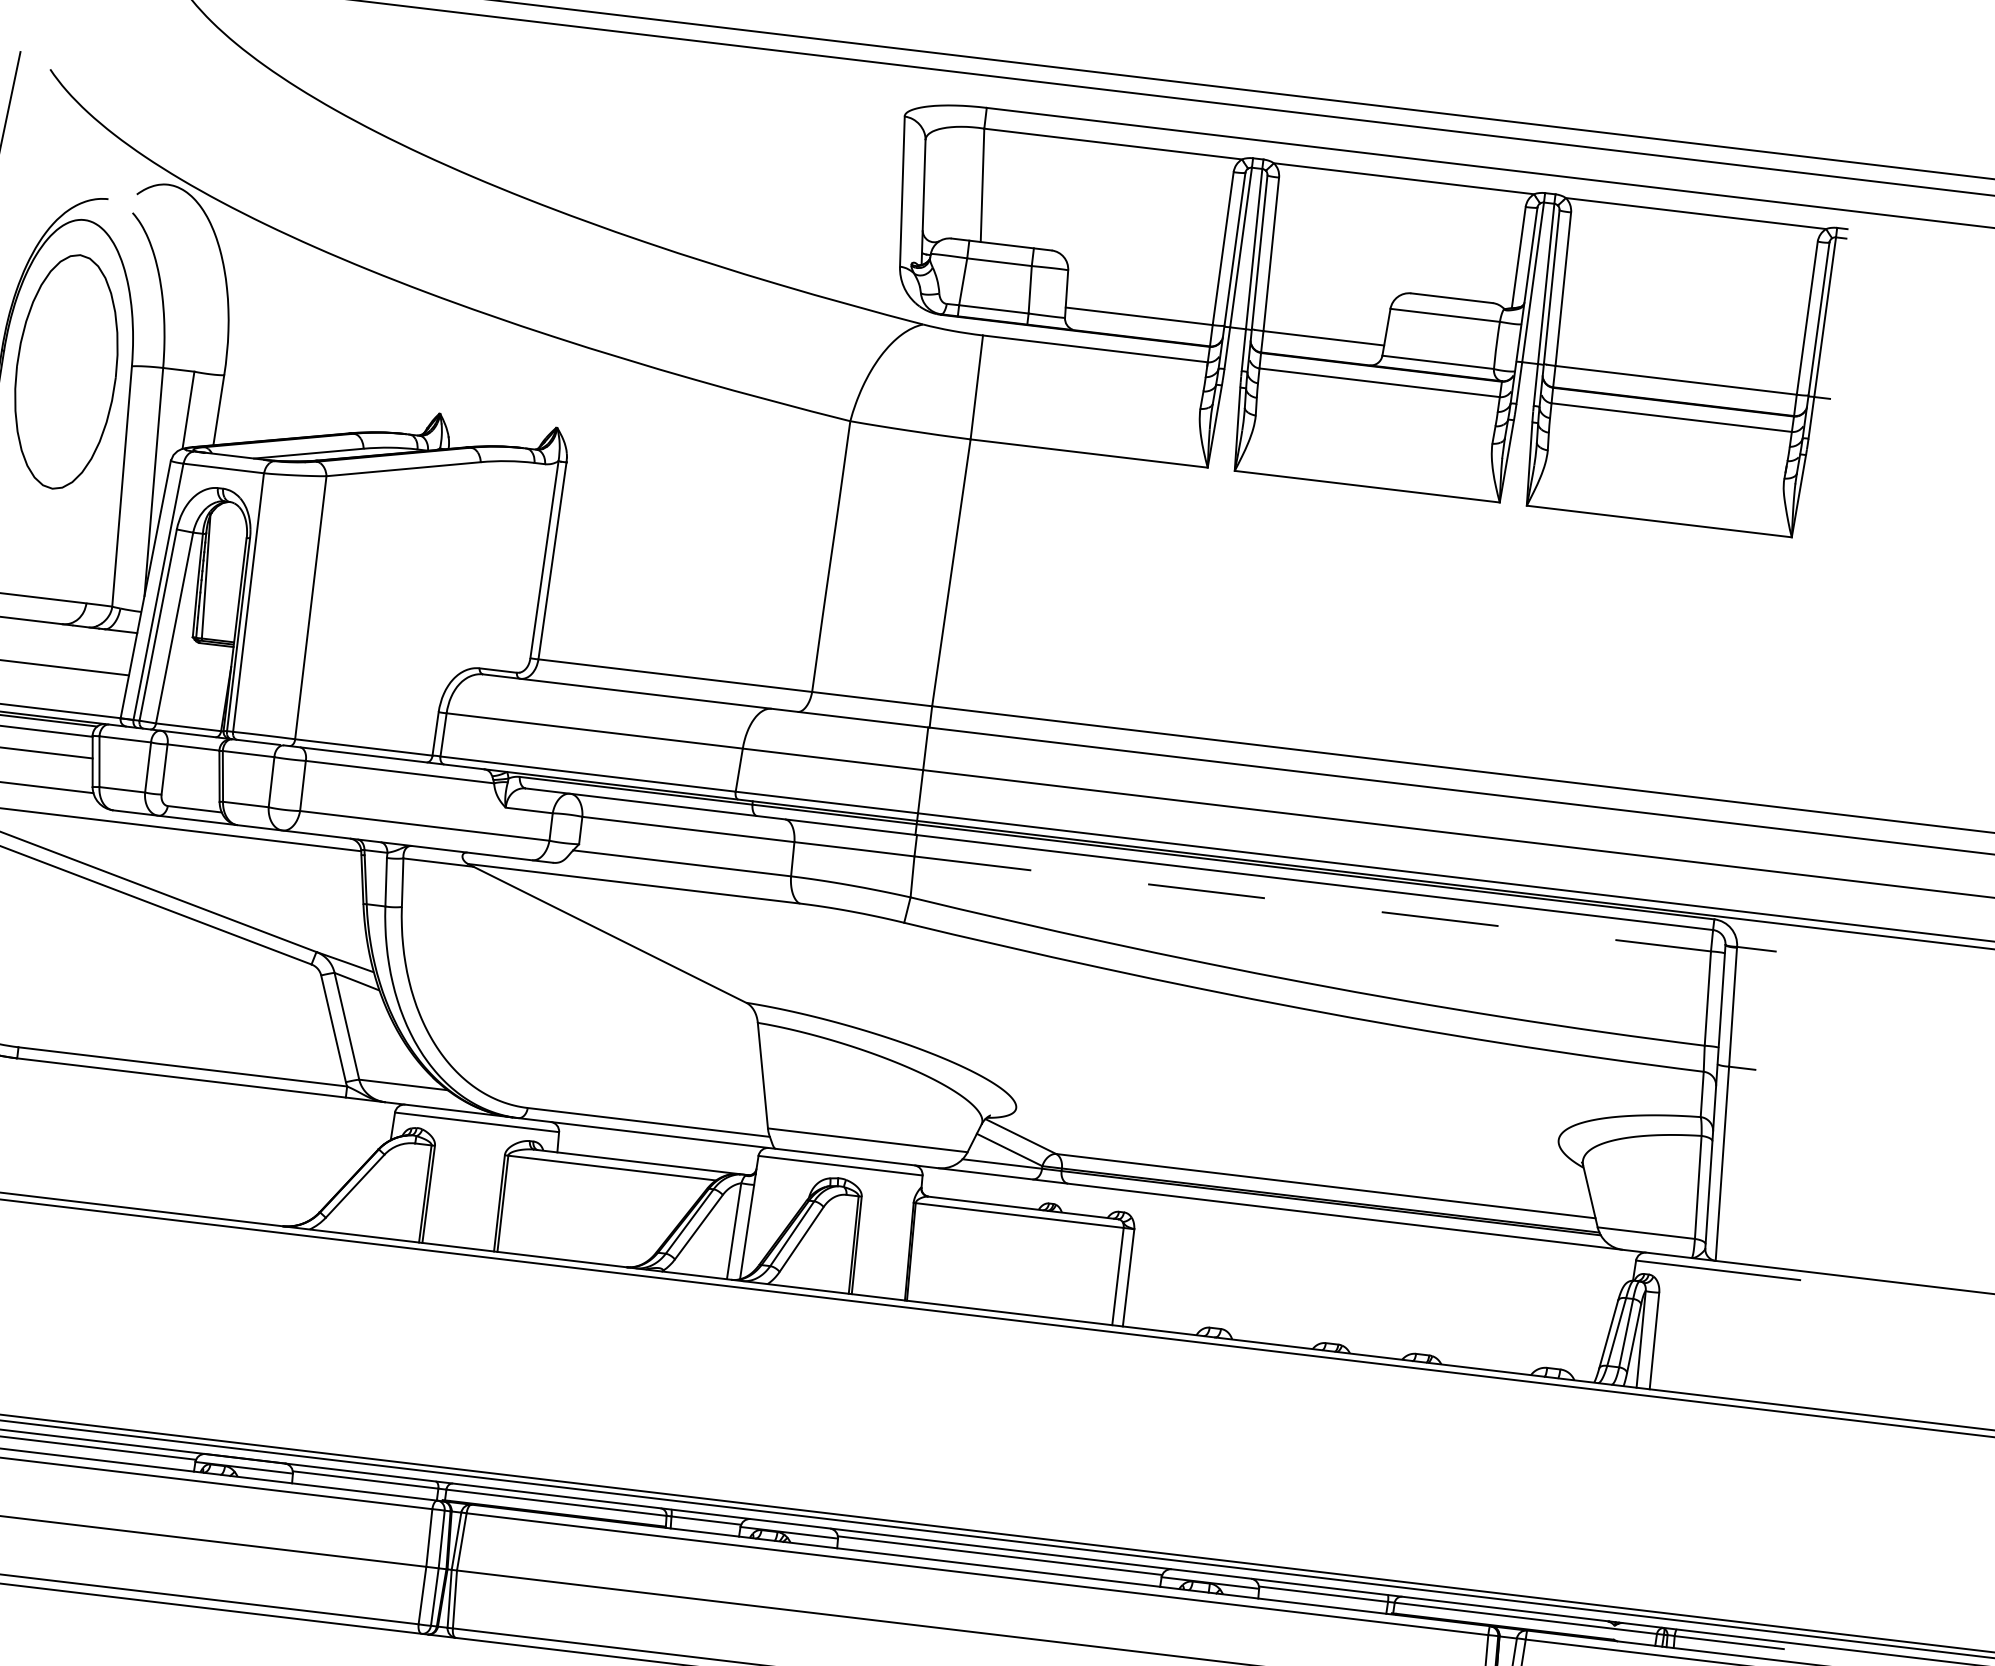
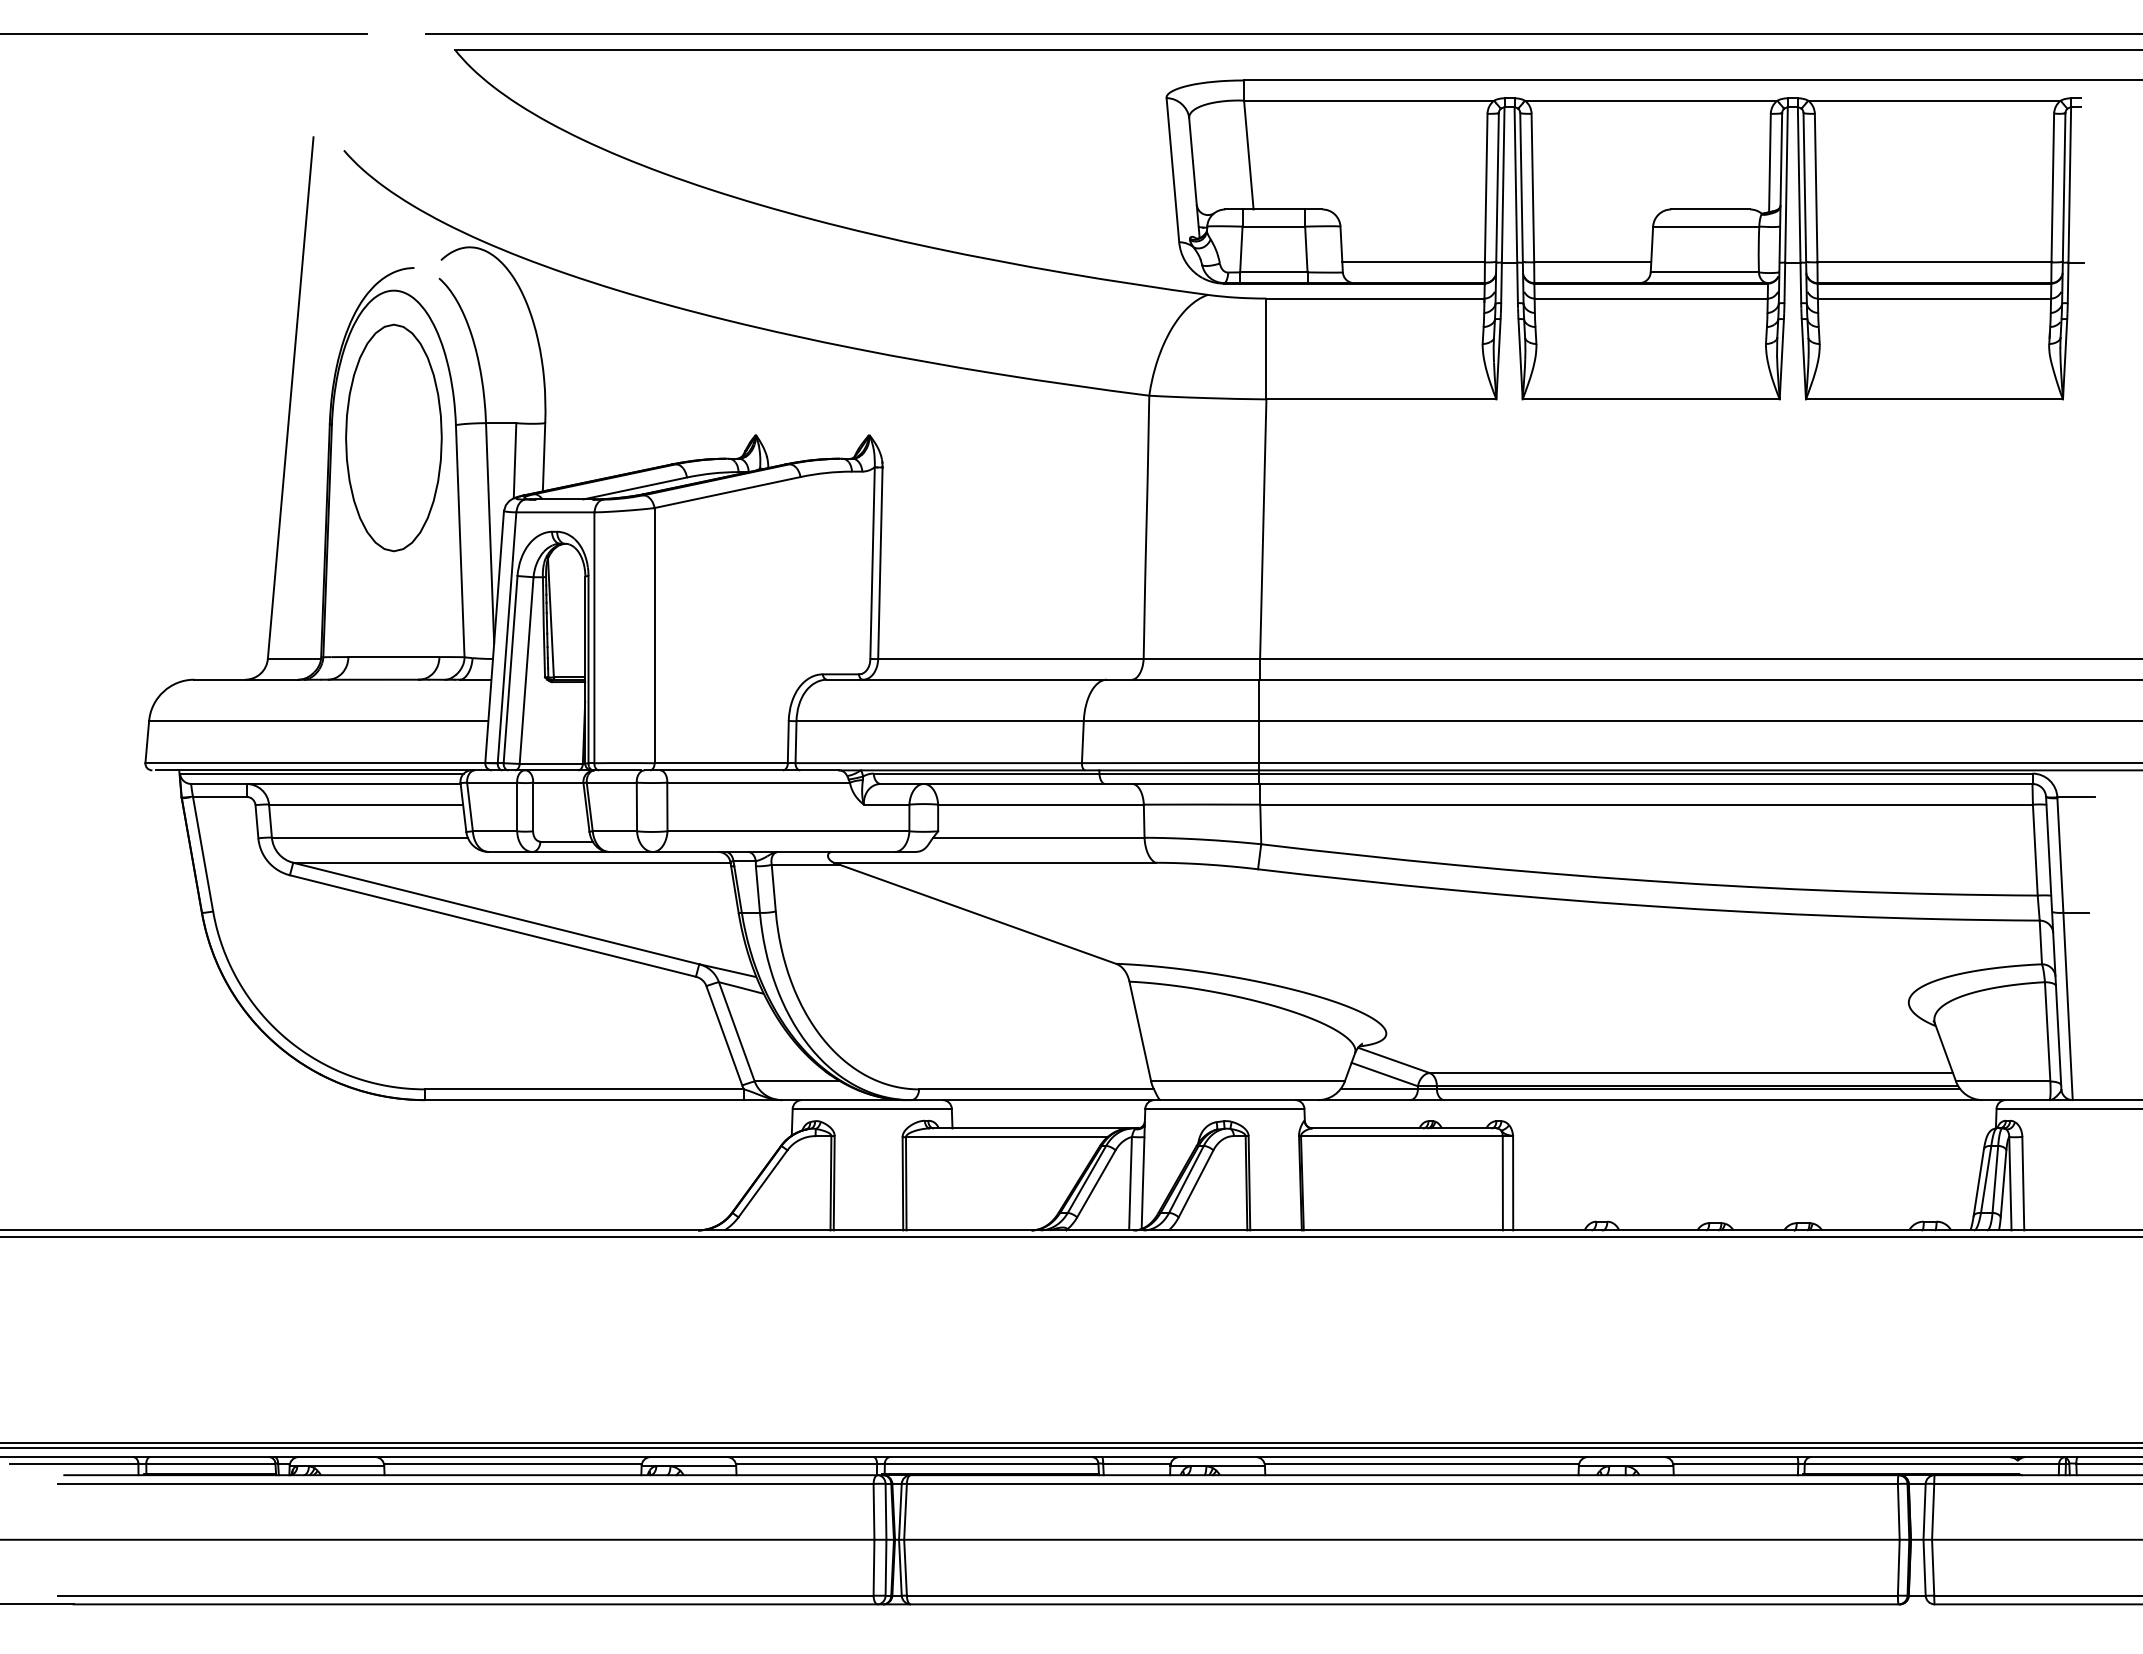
line: (1313, 903) -> (1647, 804), dashed -> solid

